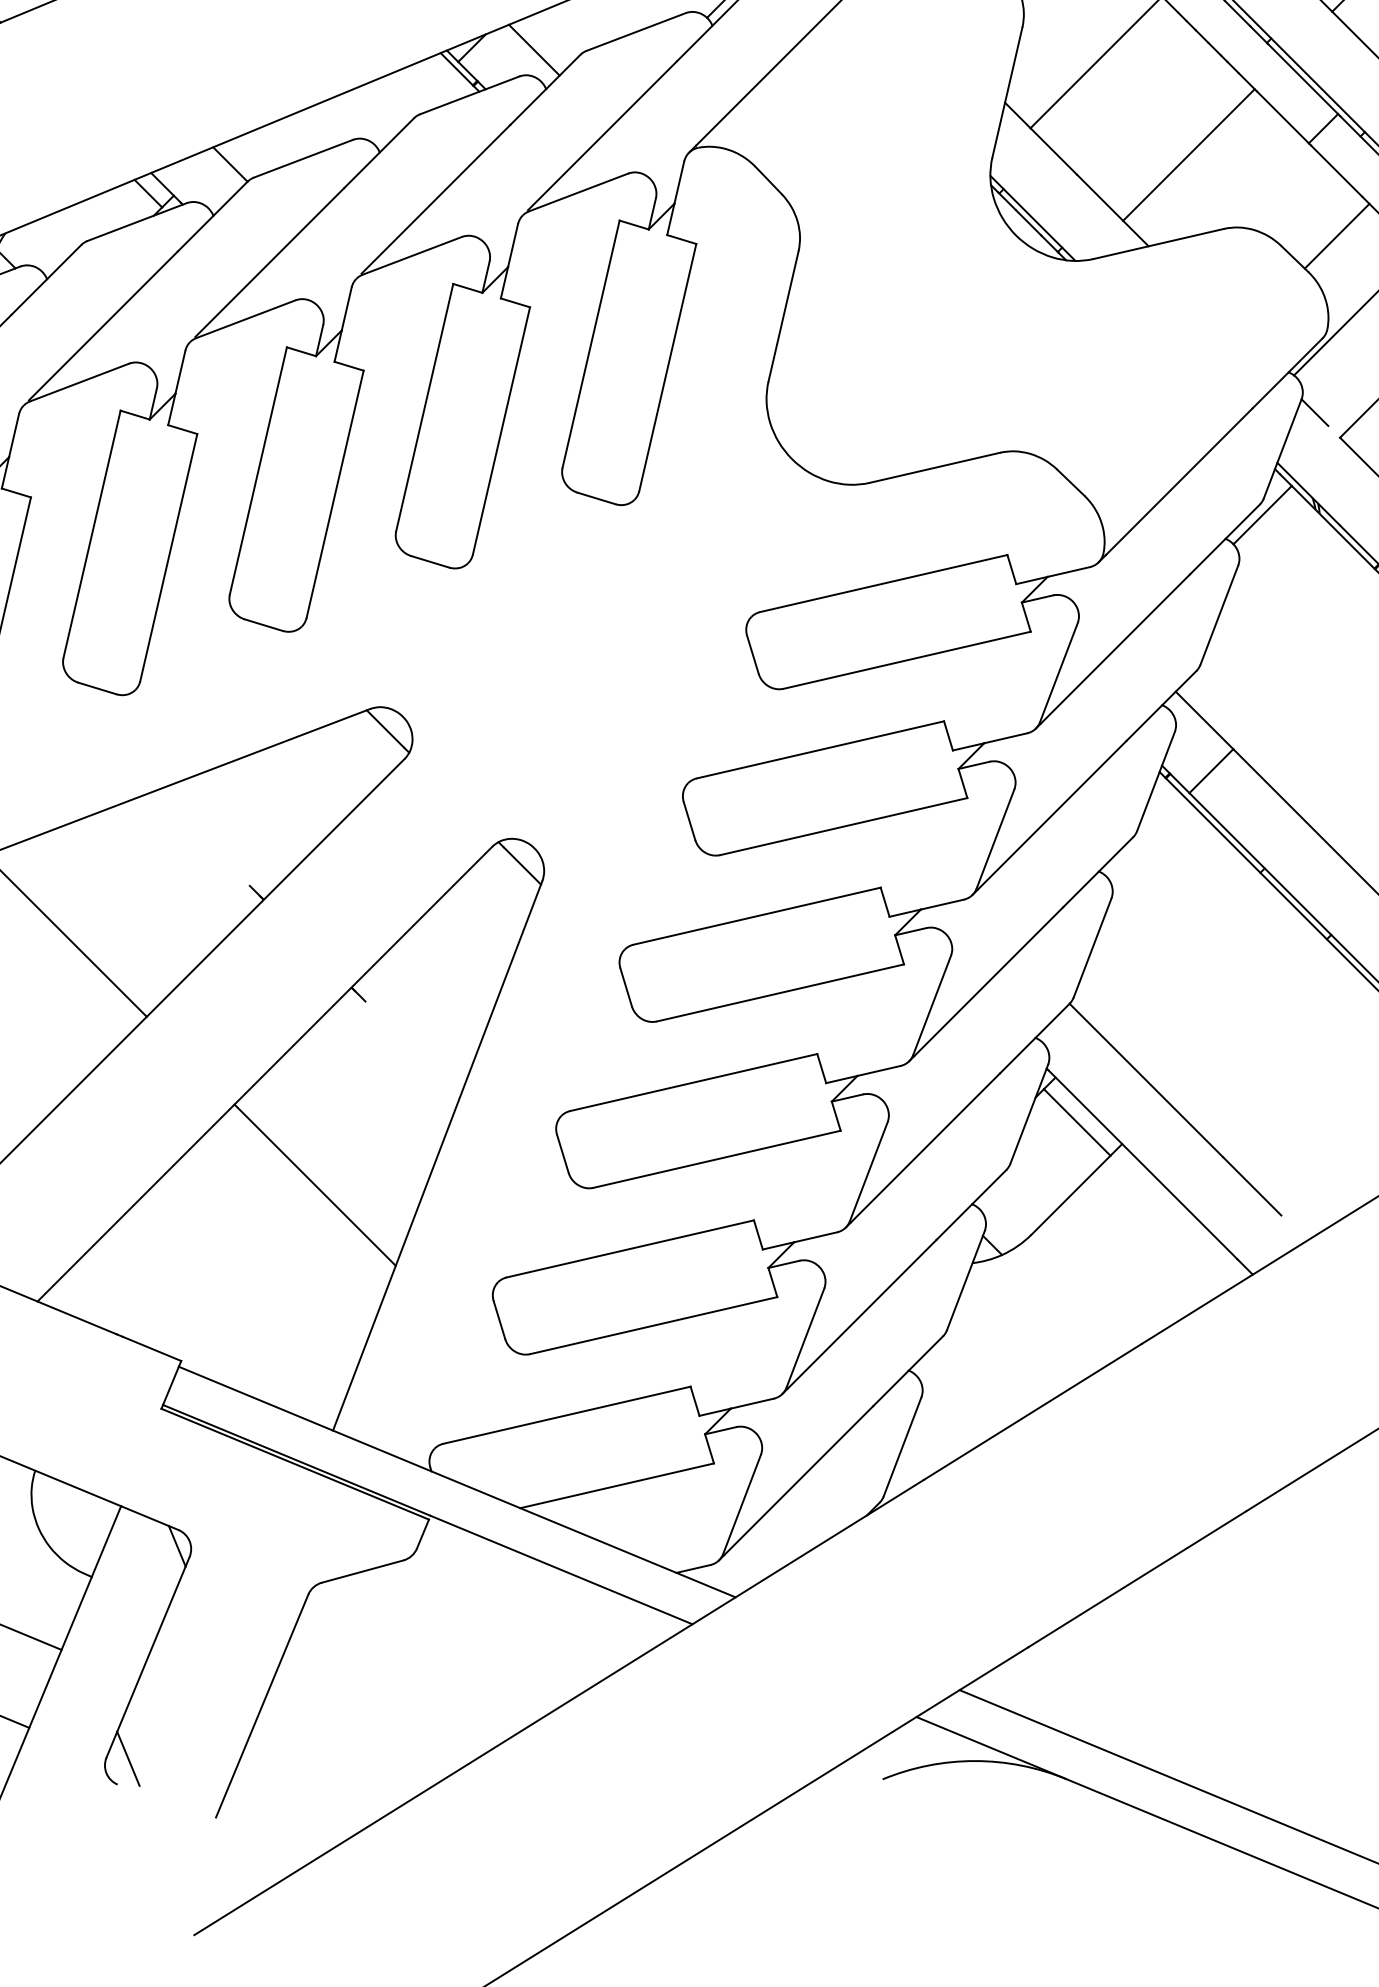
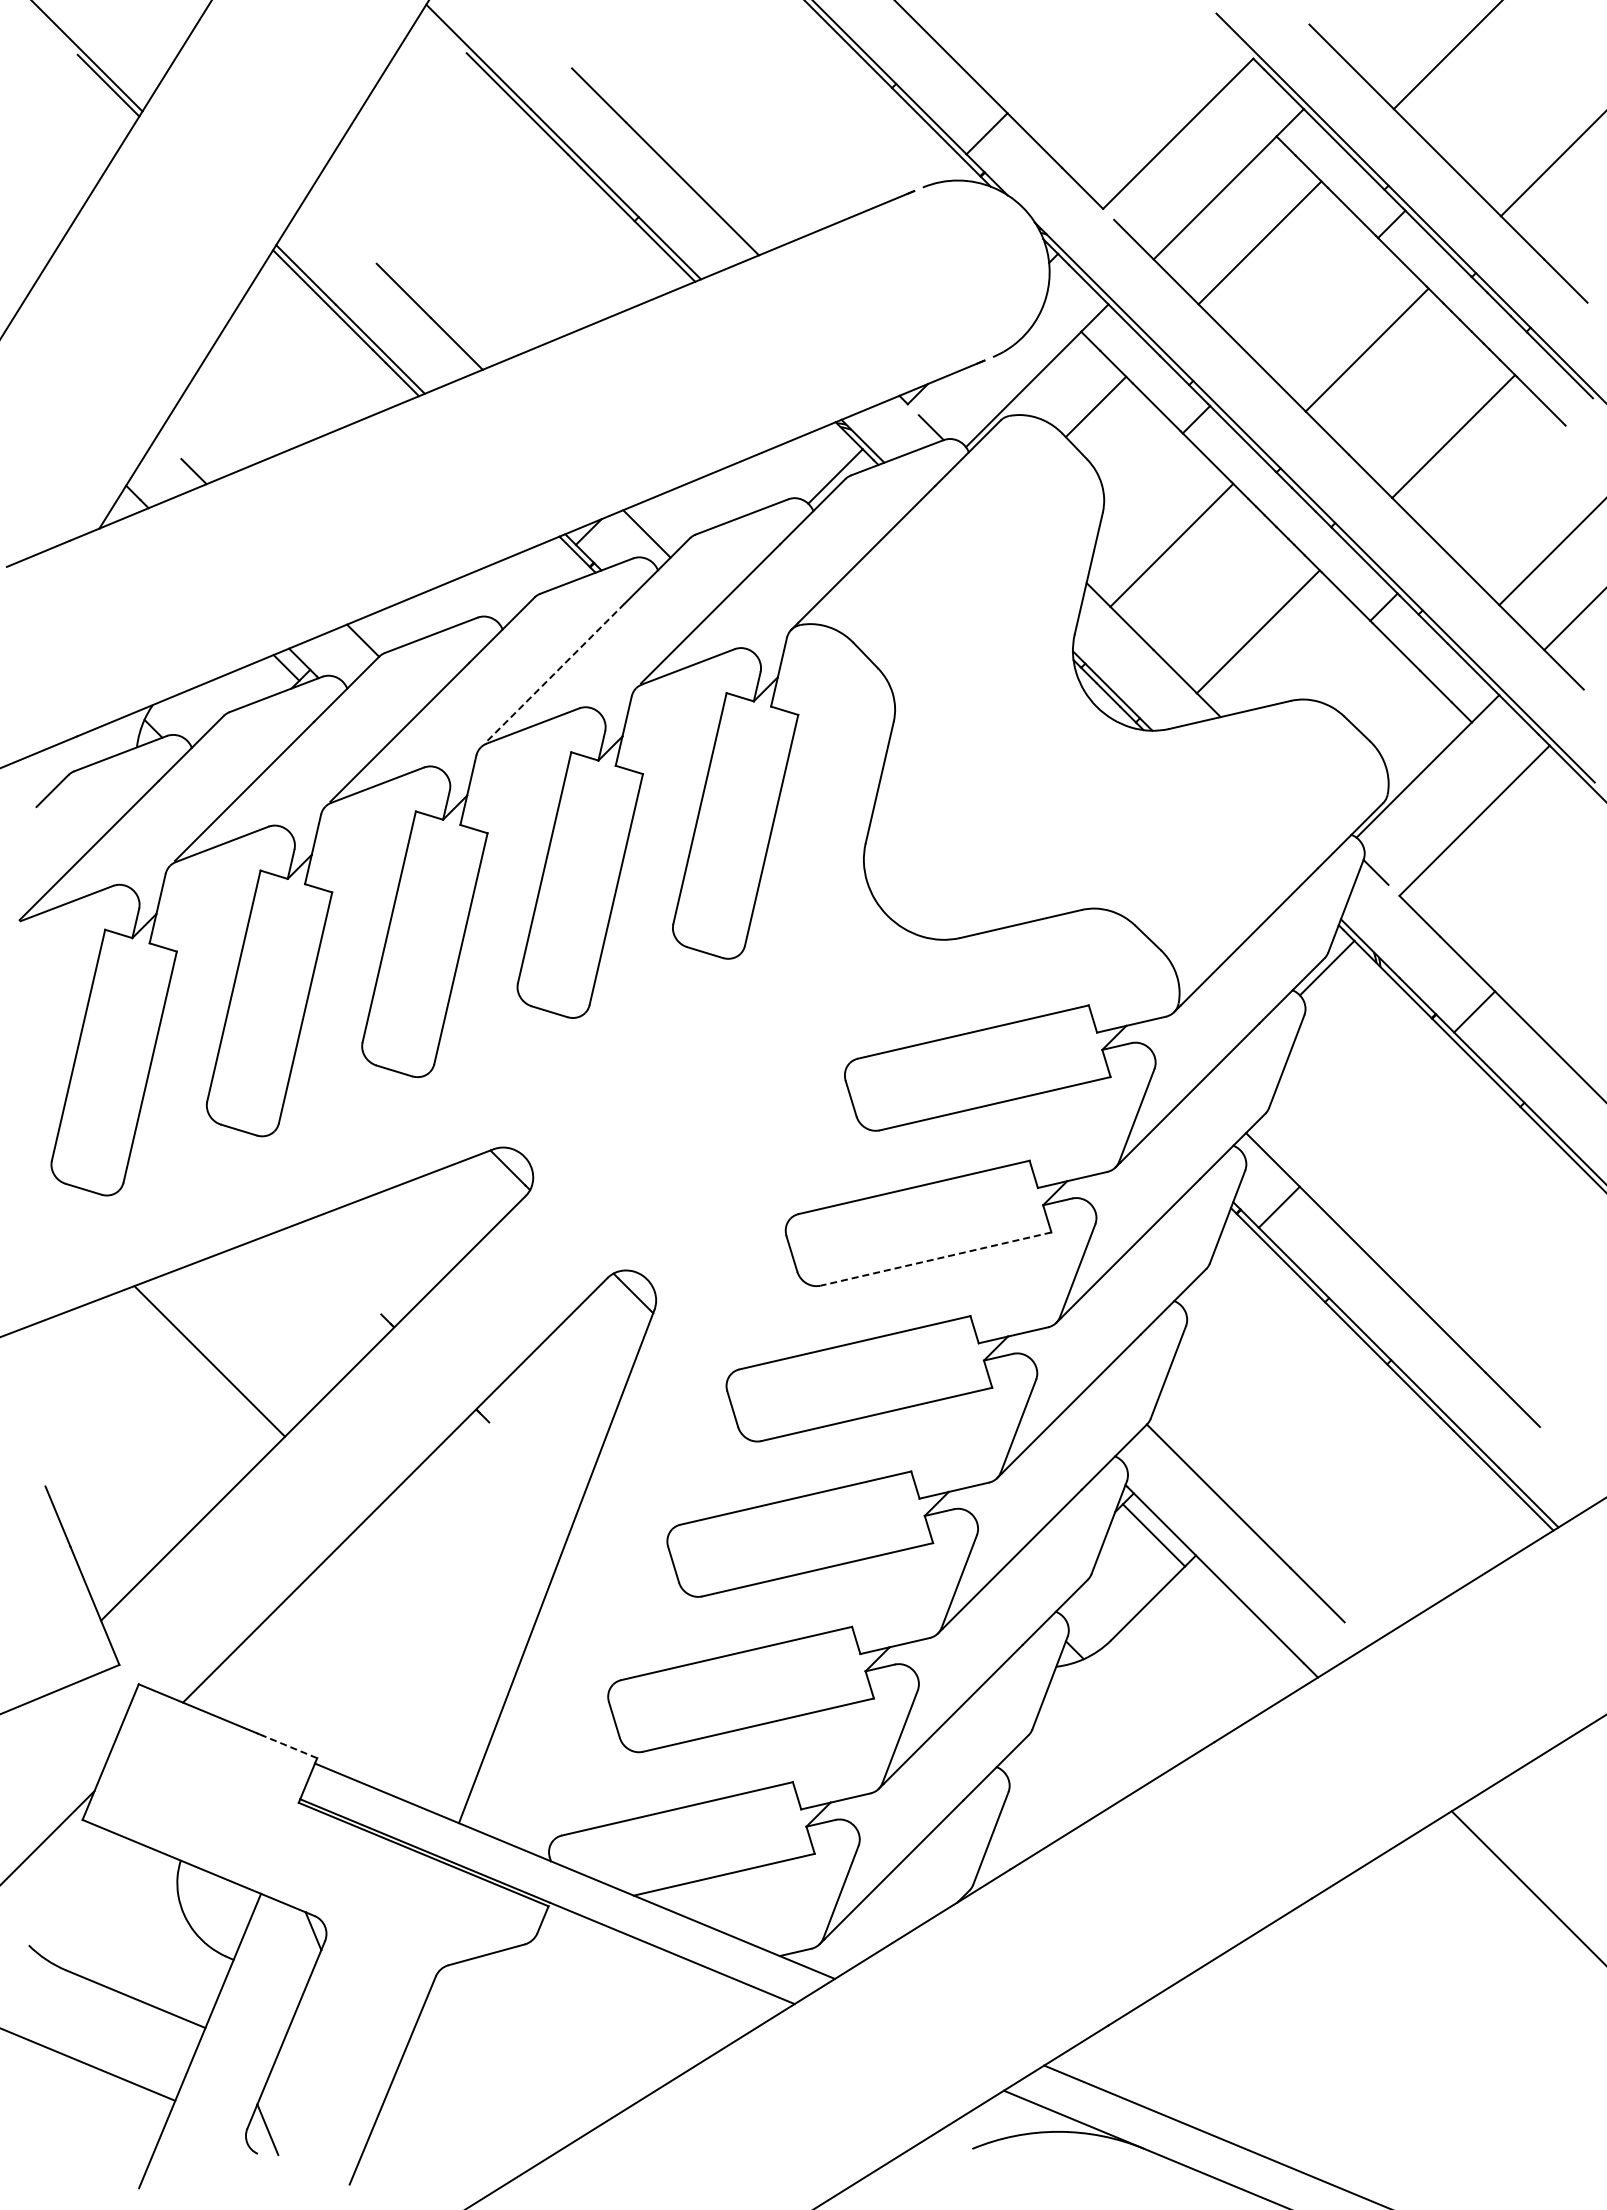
line: (435, 199) -> (554, 673), solid -> dashed
line: (1336, 236) -> (1396, 707), removed
line: (843, 827) -> (935, 1259), solid -> dashed
line: (315, 1184) -> (442, 1593), removed
line: (151, 1348) -> (289, 1746), solid -> dashed

